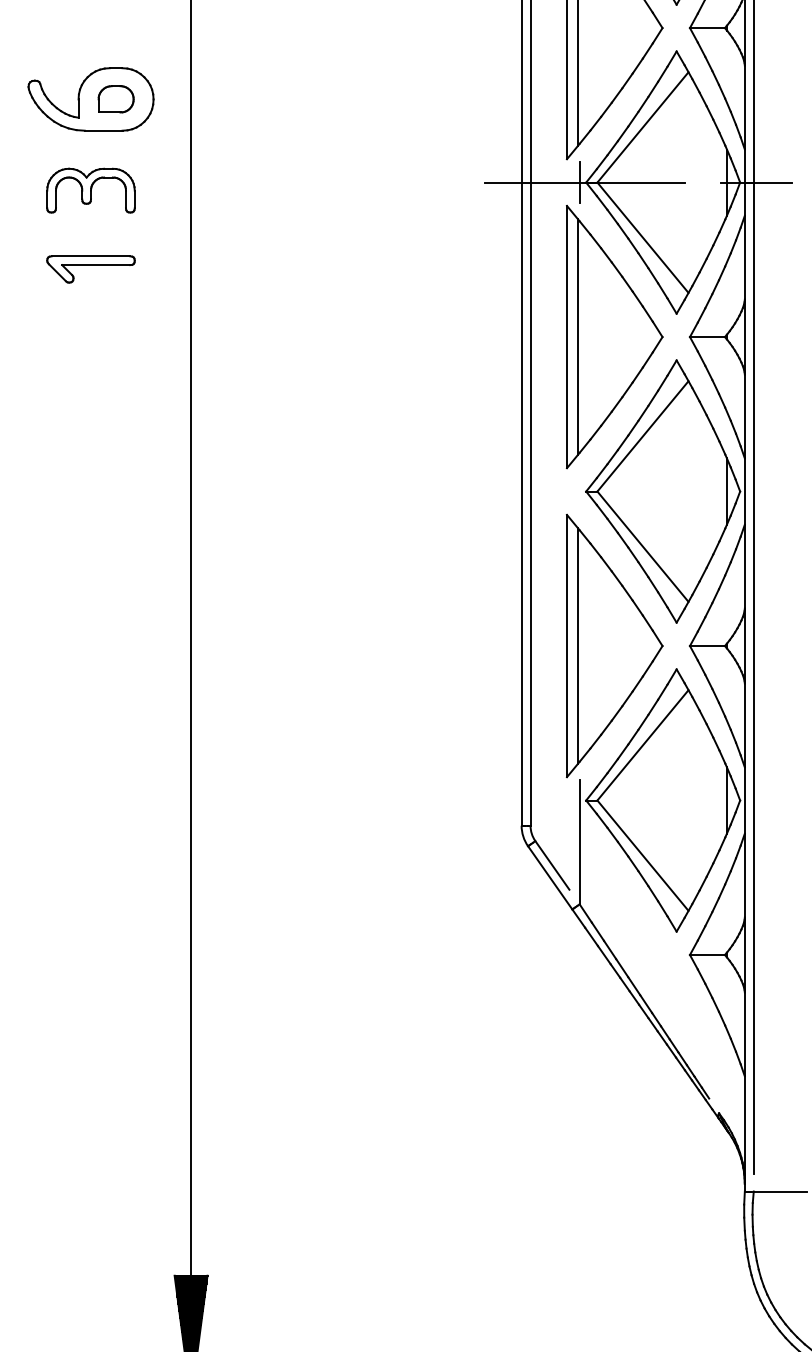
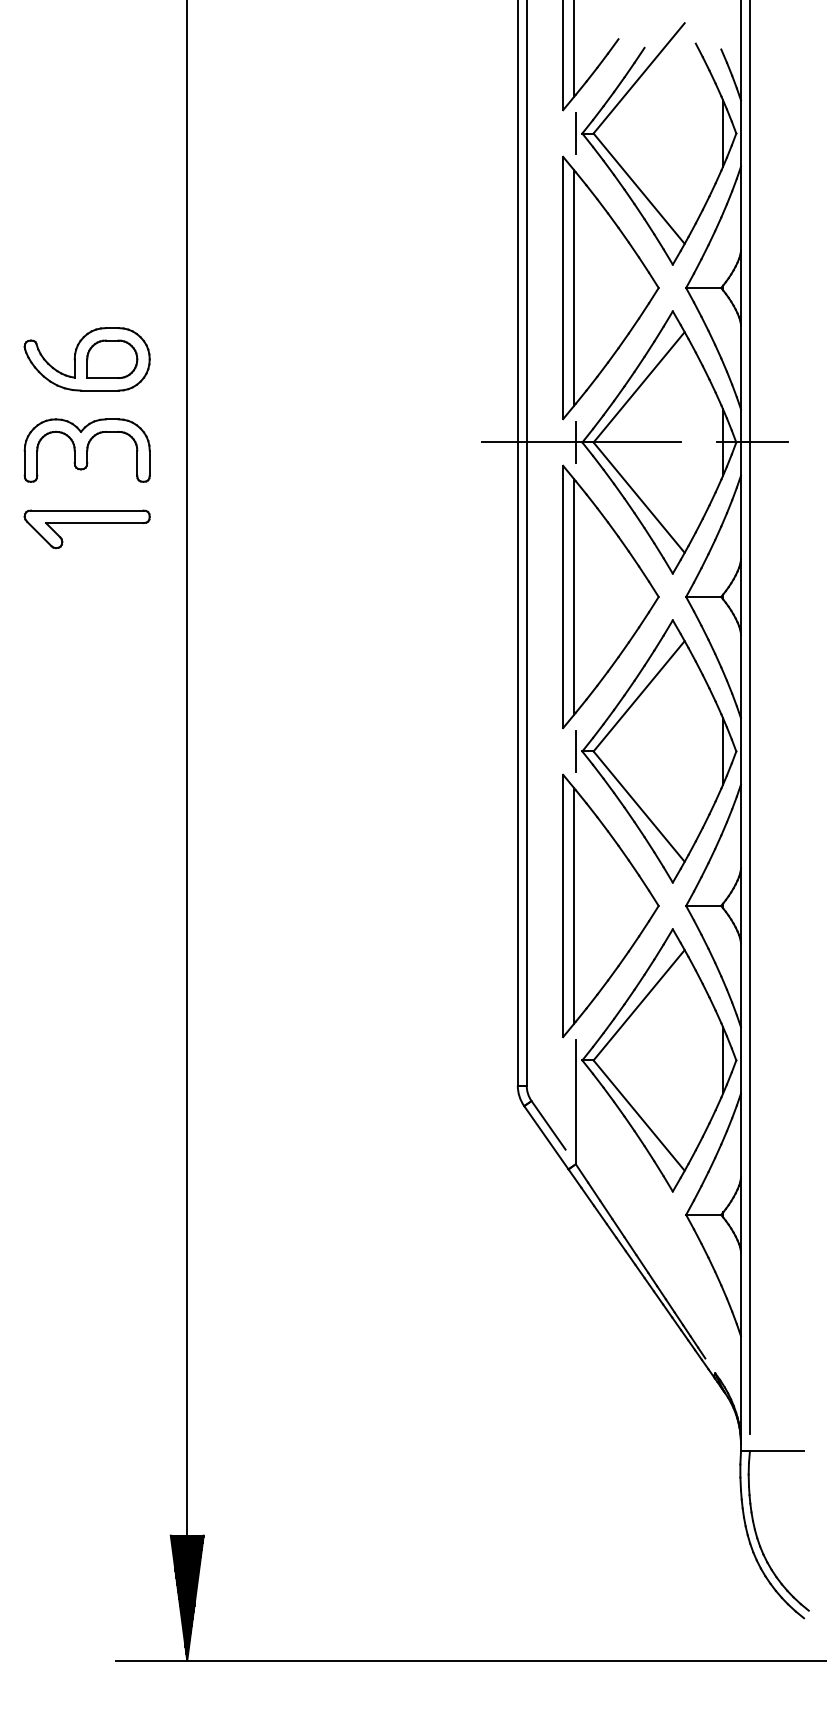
part: (116, 98) -> (112, 358), size x1.43
part: (90, 190) -> (86, 450), size x1.43
part: (90, 269) -> (86, 529), size x1.43
line: (579, 491) -> (575, 751), added

